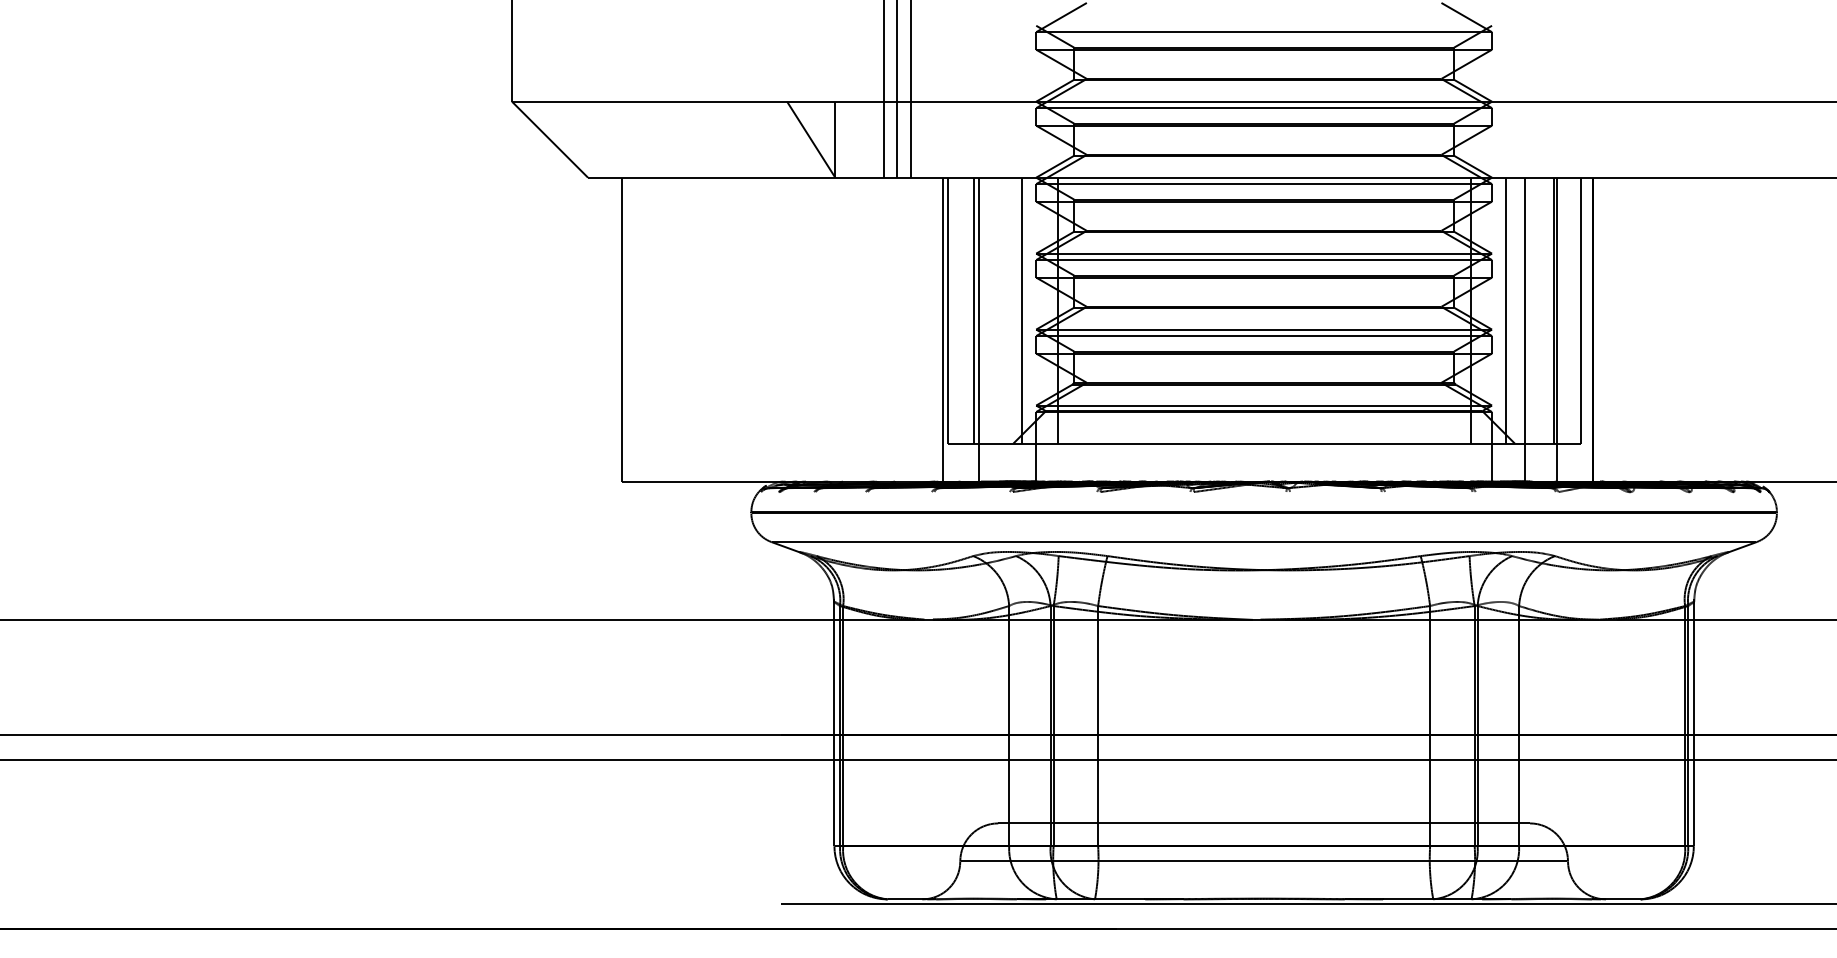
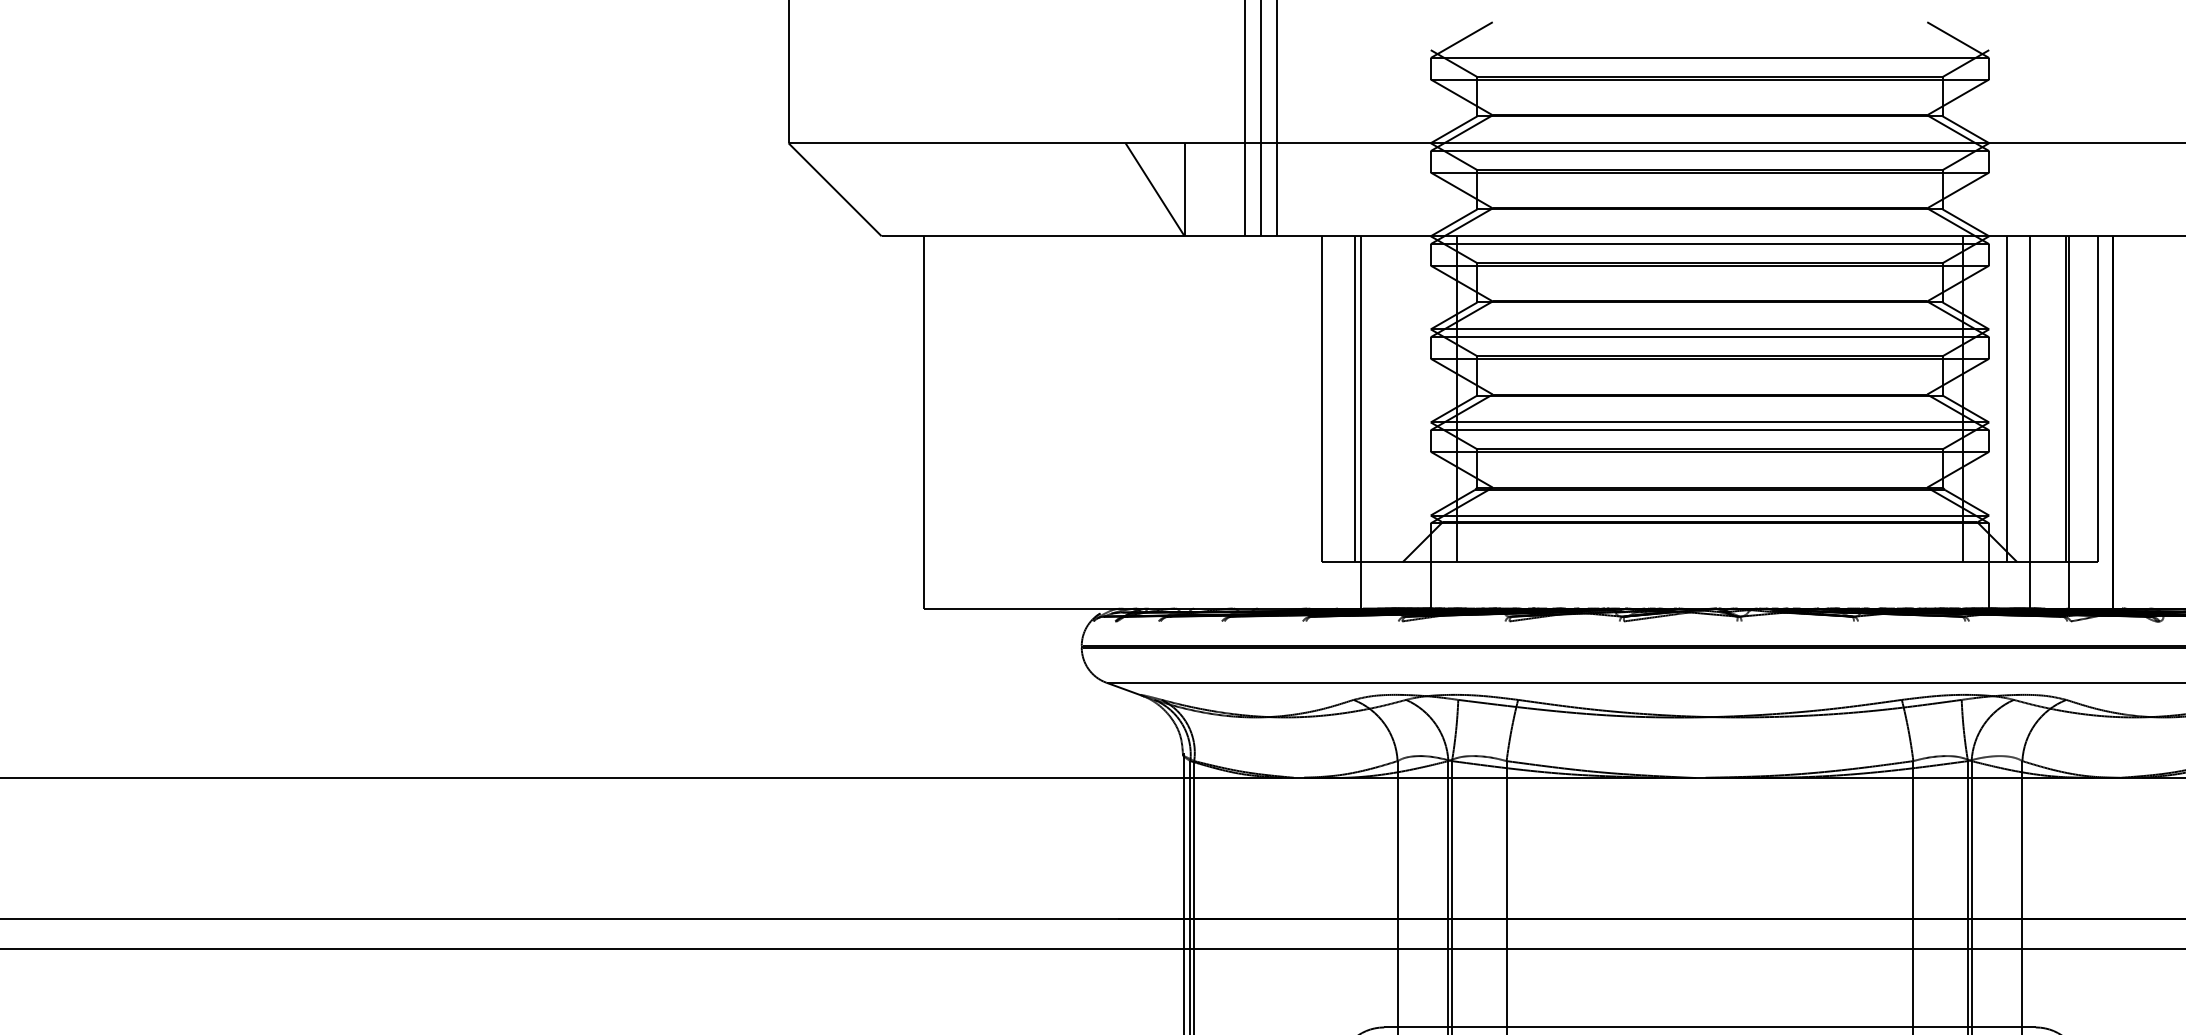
line: (1021, 310) -> (1412, 399), removed
line: (942, 329) -> (1315, 422), removed

